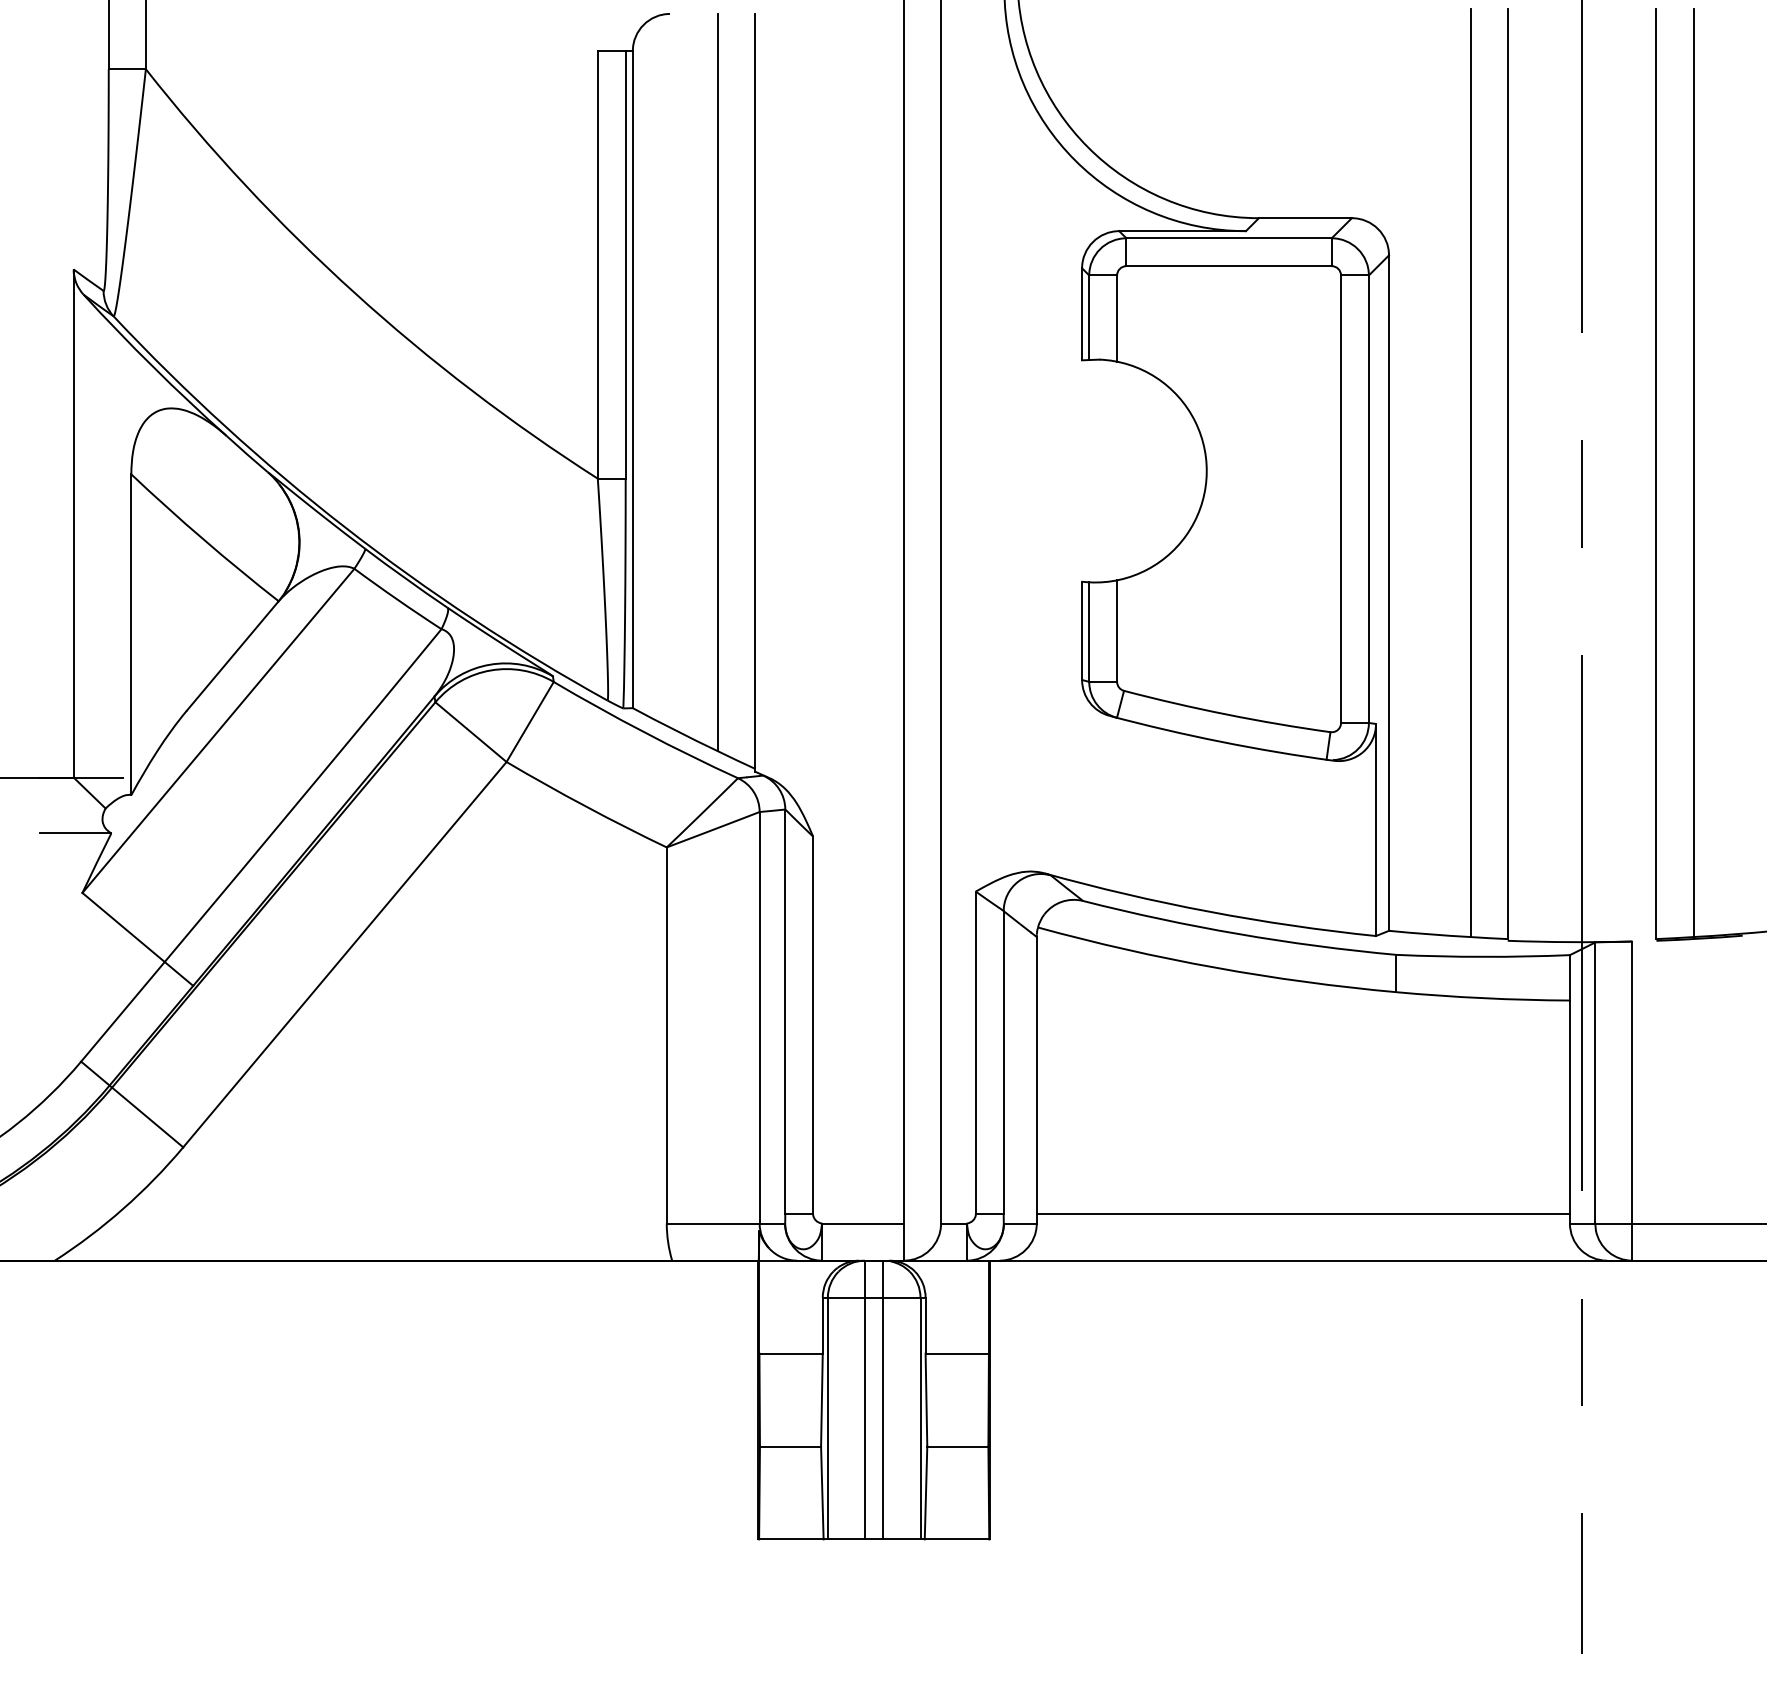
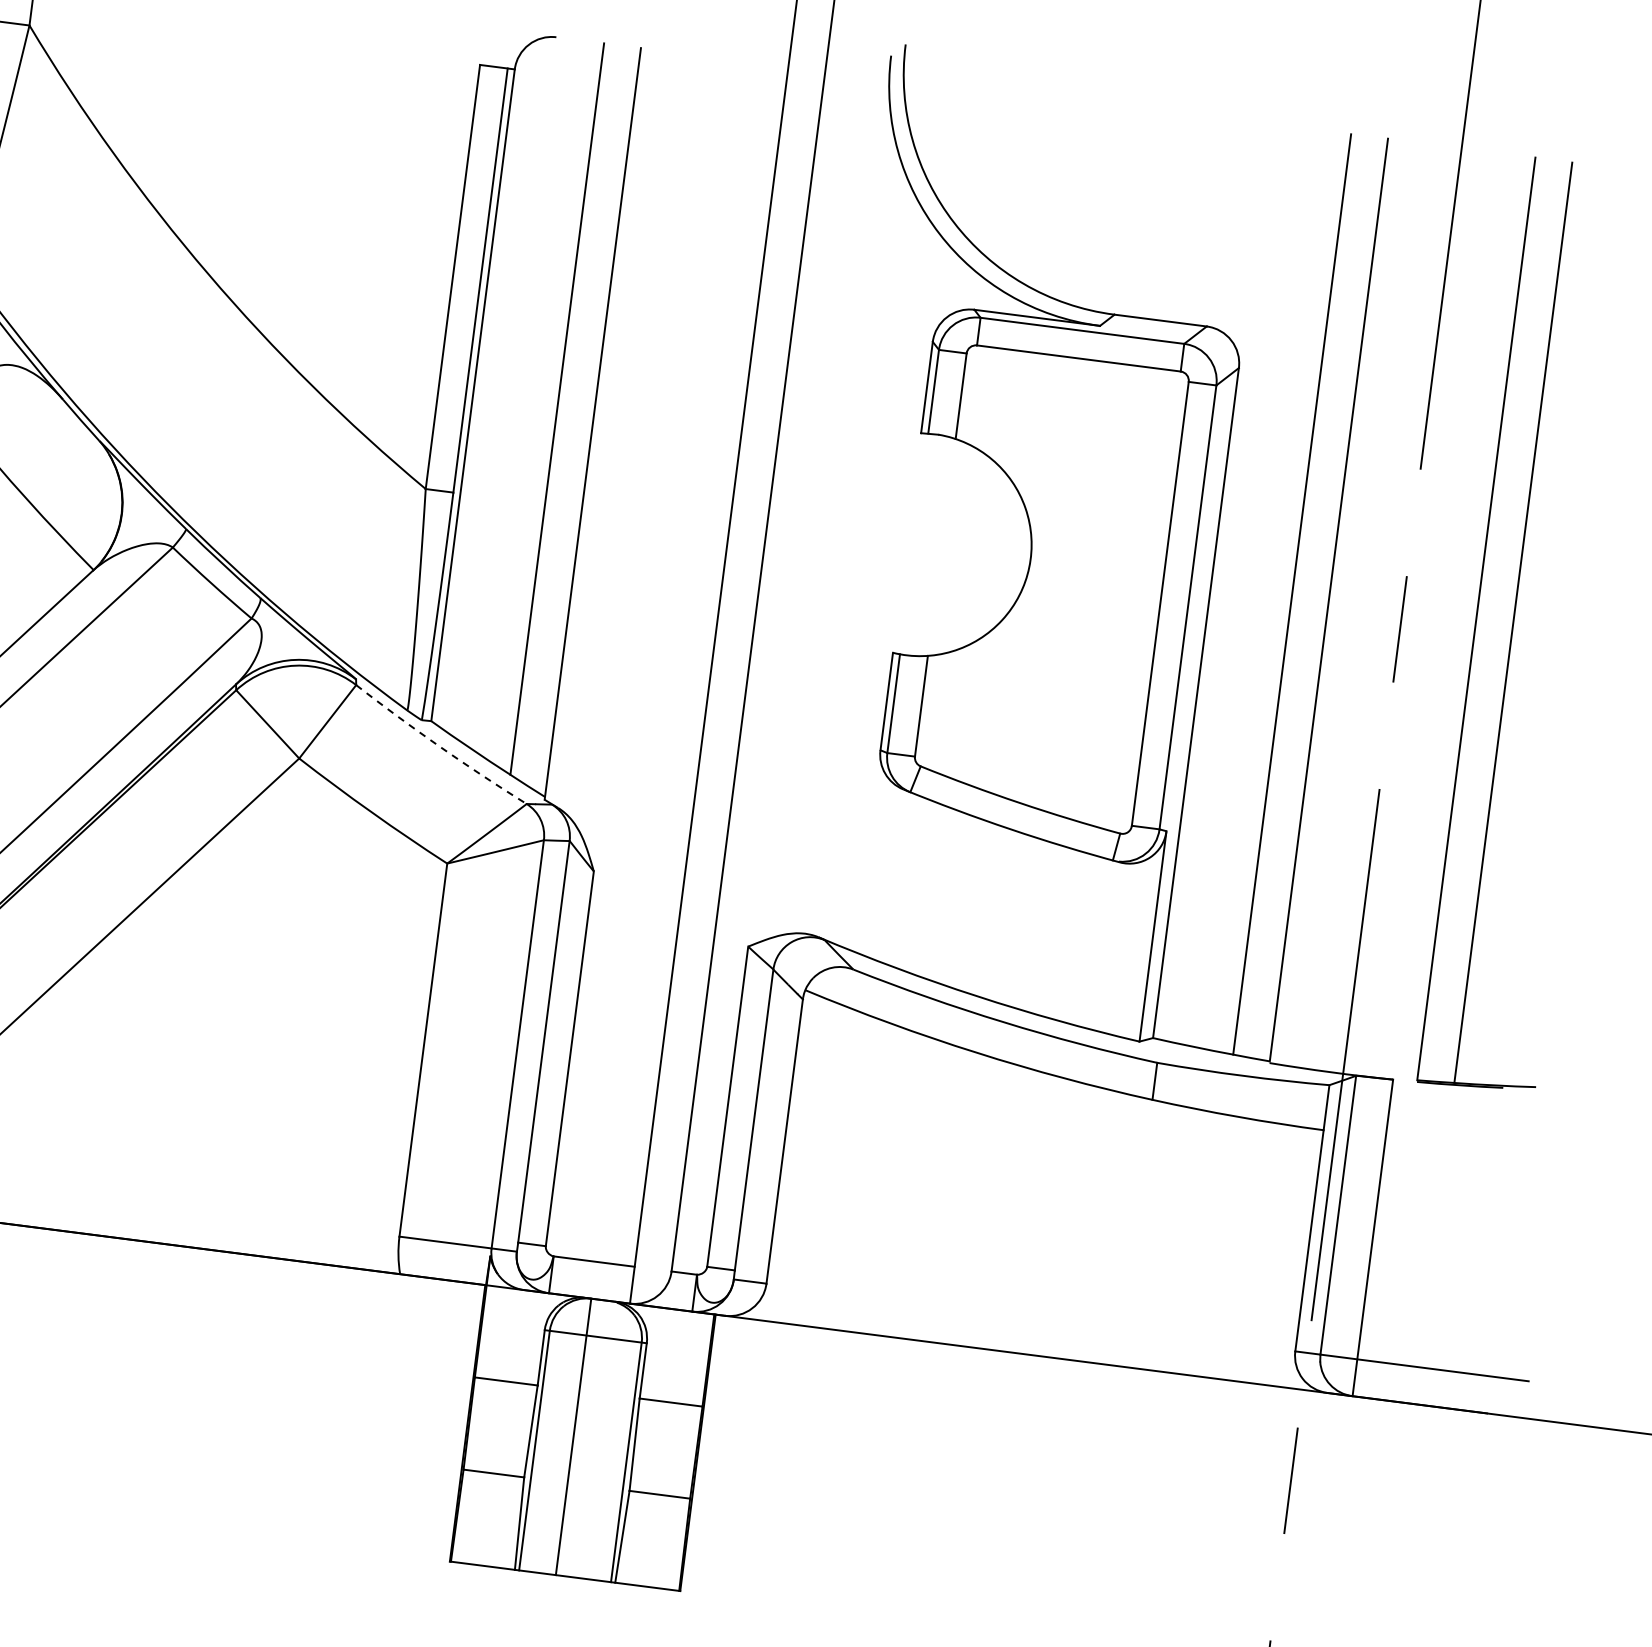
arc: (644, 732) -> (439, 746), solid -> dashed
line: (1302, 1214) -> (1031, 1308), removed
line: (883, 1399) -> (592, 1438), removed

